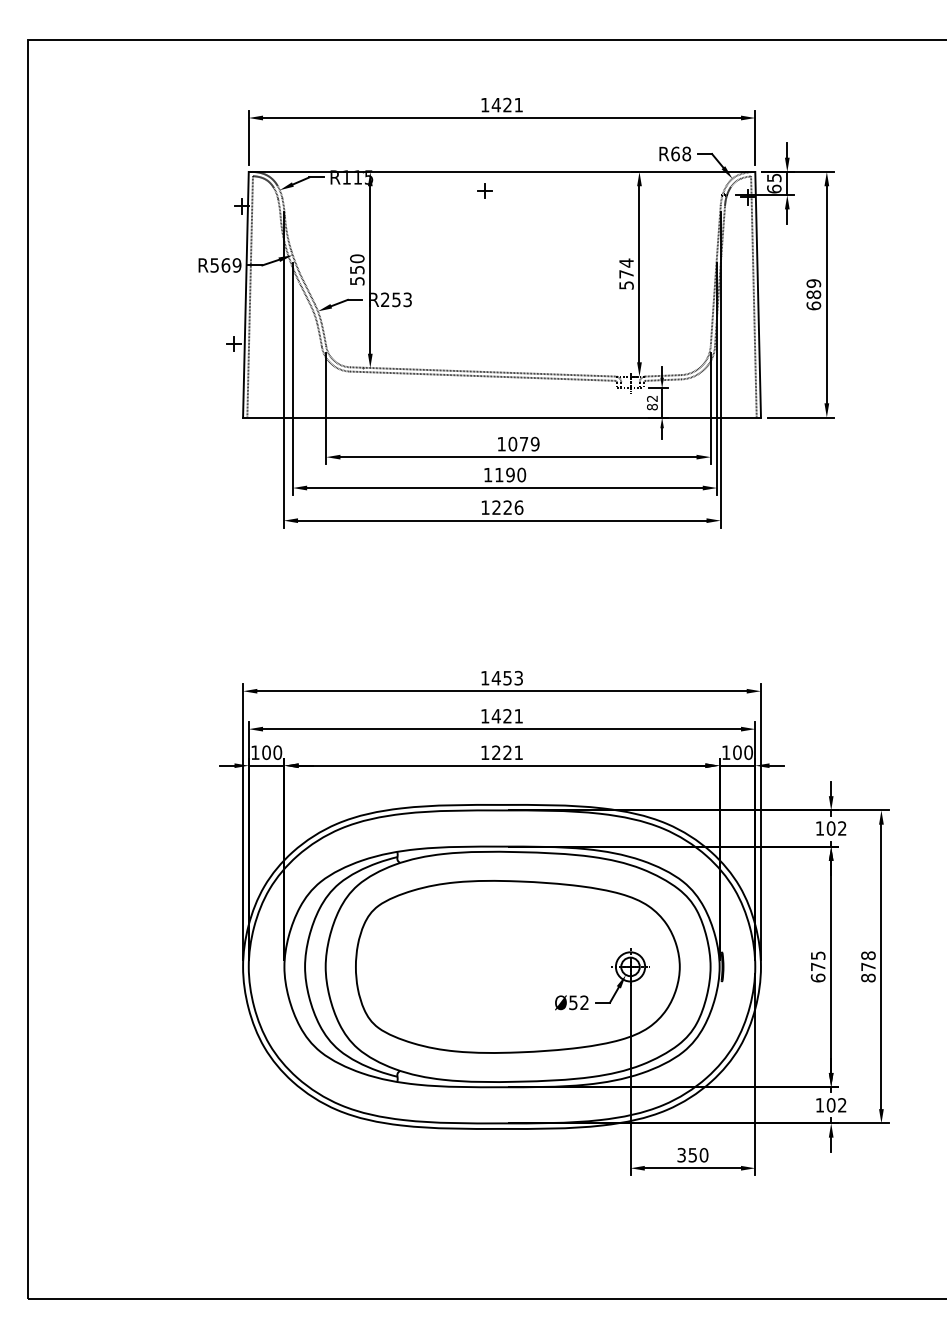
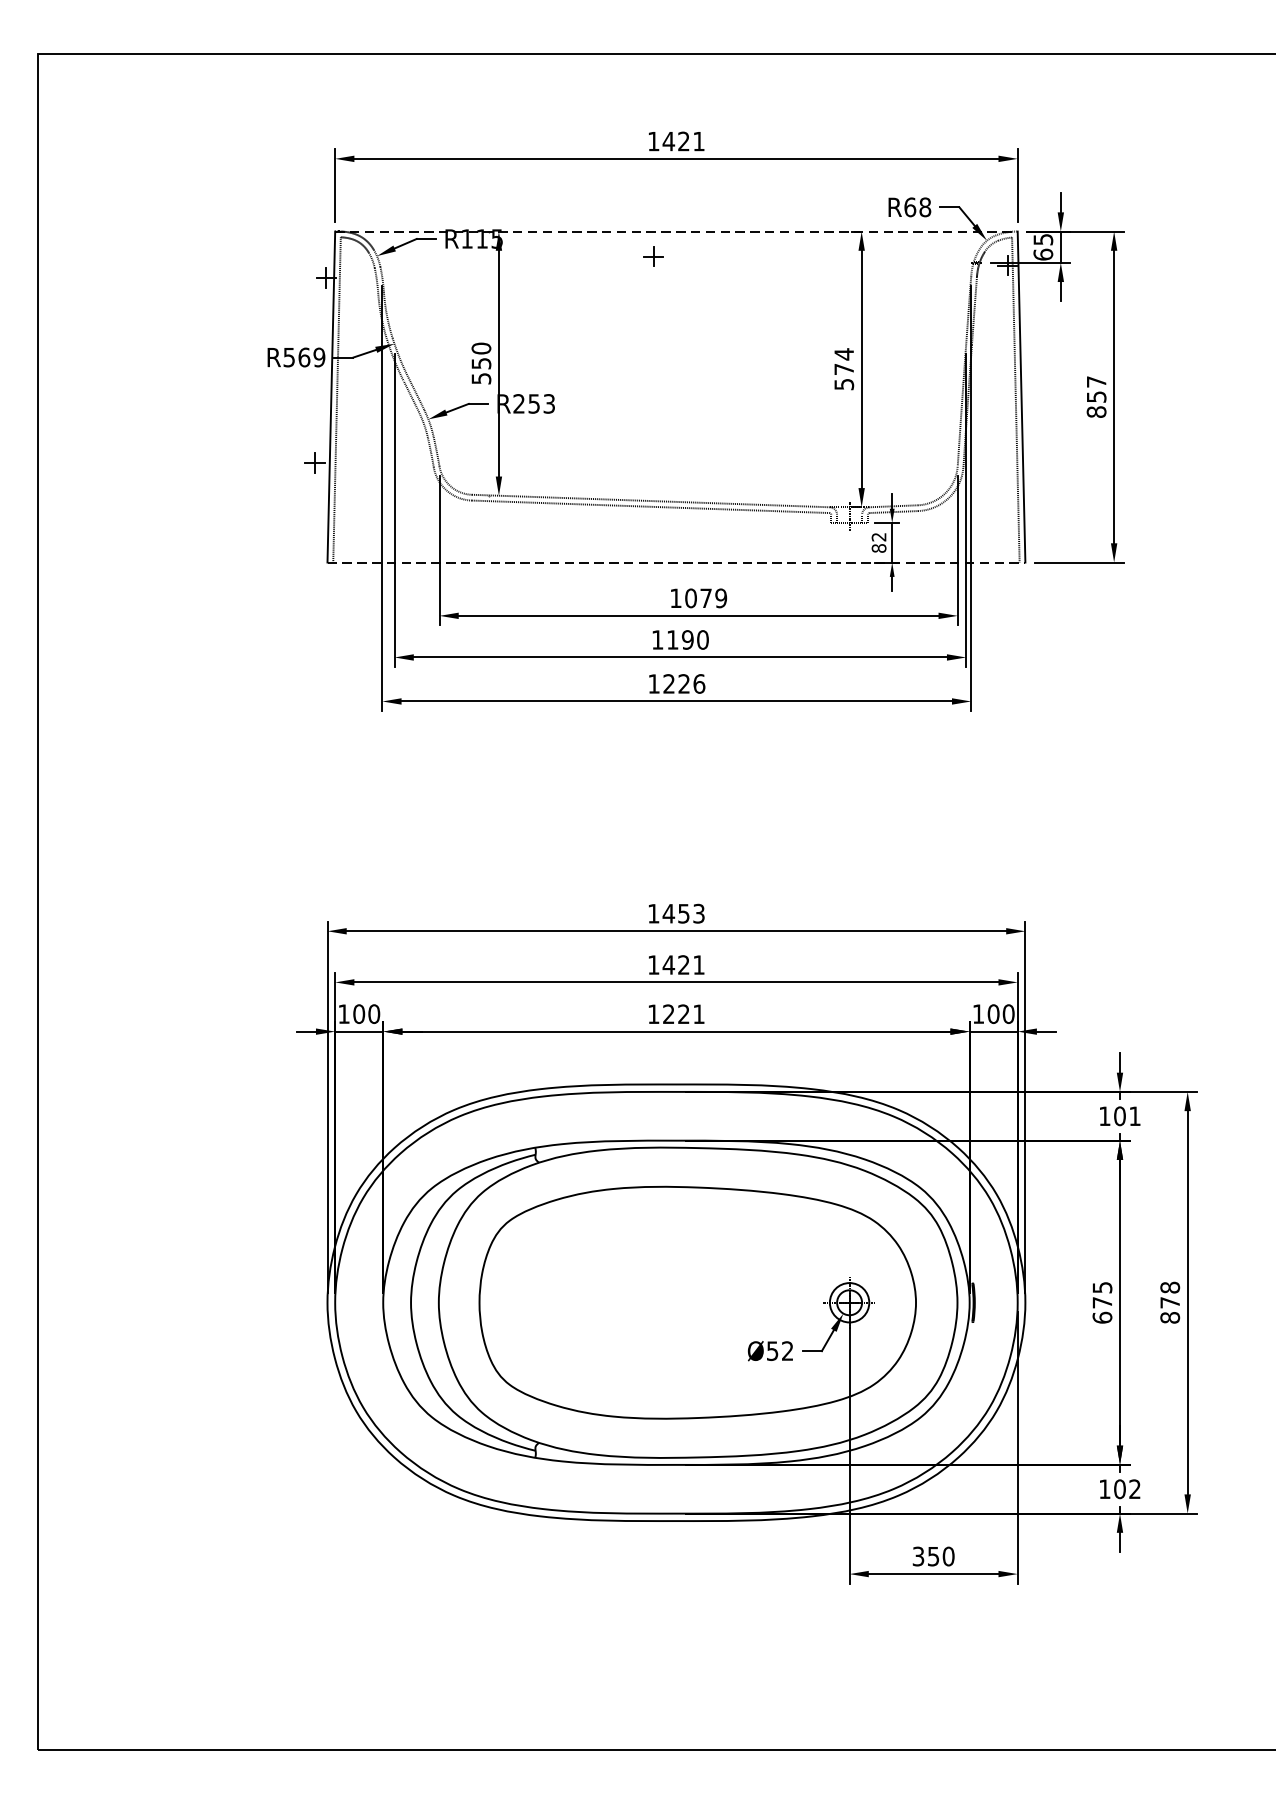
line: (502, 171) -> (677, 230), solid -> dashed
text: (813, 294) -> (1096, 396), 689 -> 857
line: (502, 417) -> (677, 562), solid -> dashed
text: (842, 828) -> (1135, 1116), 102 -> 101

